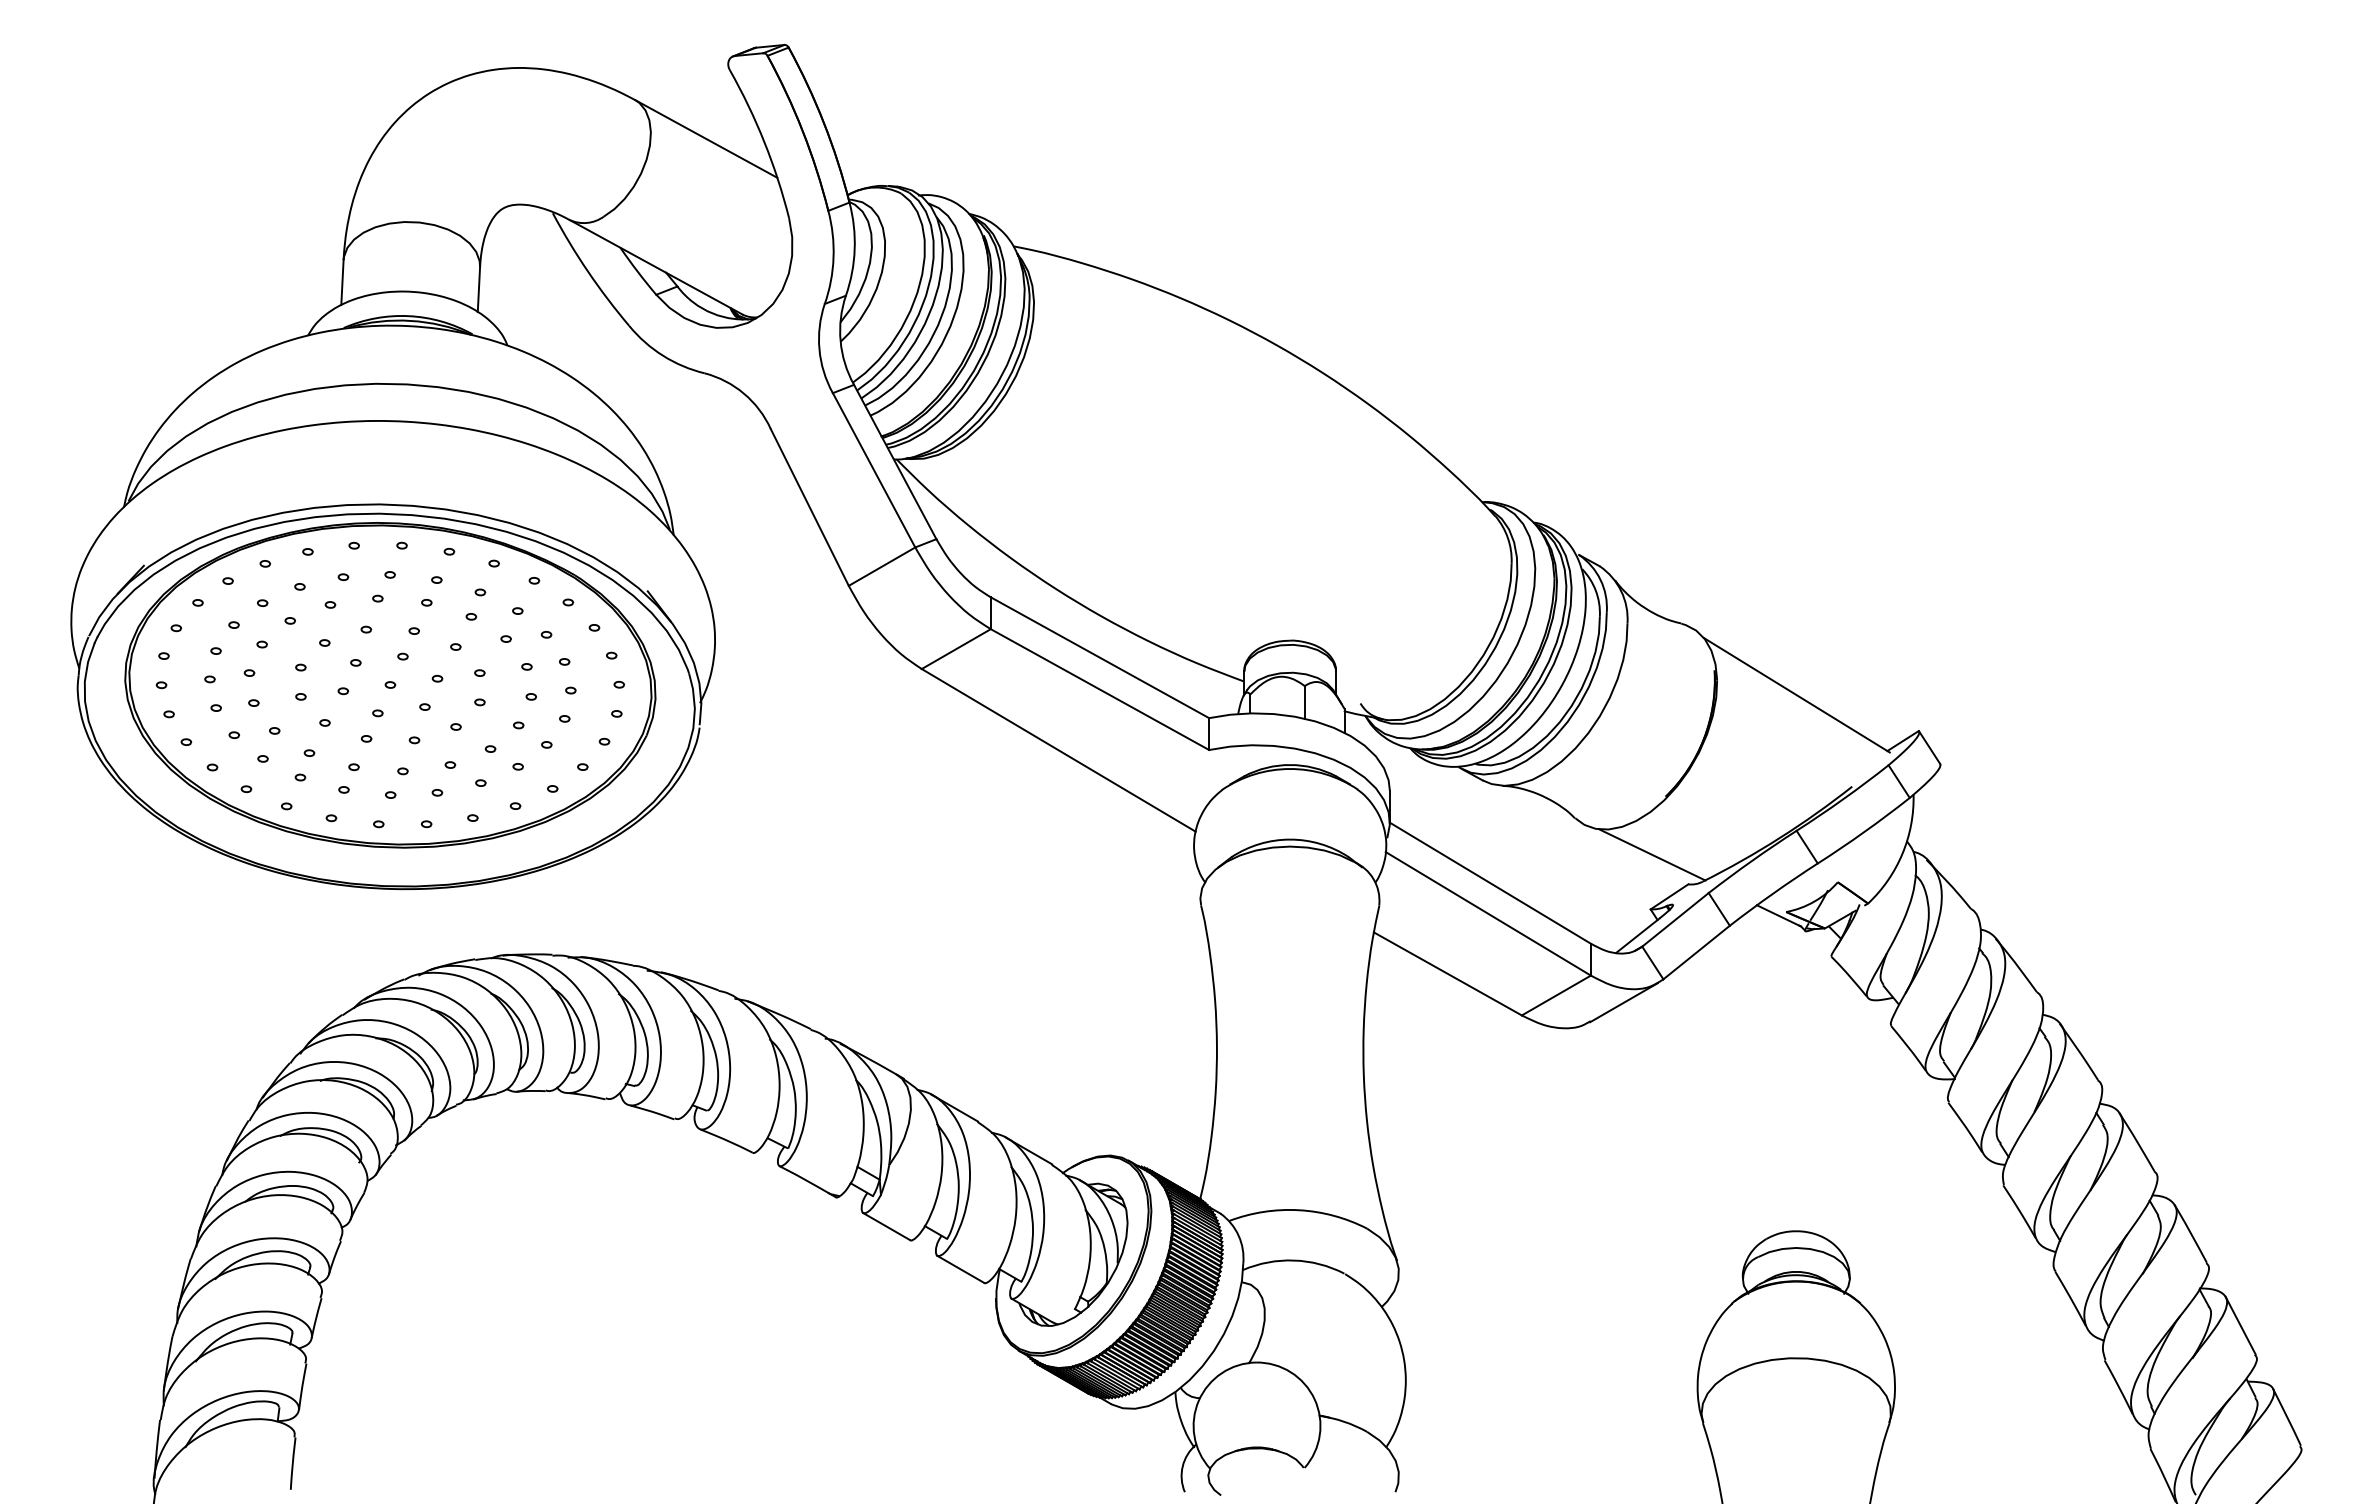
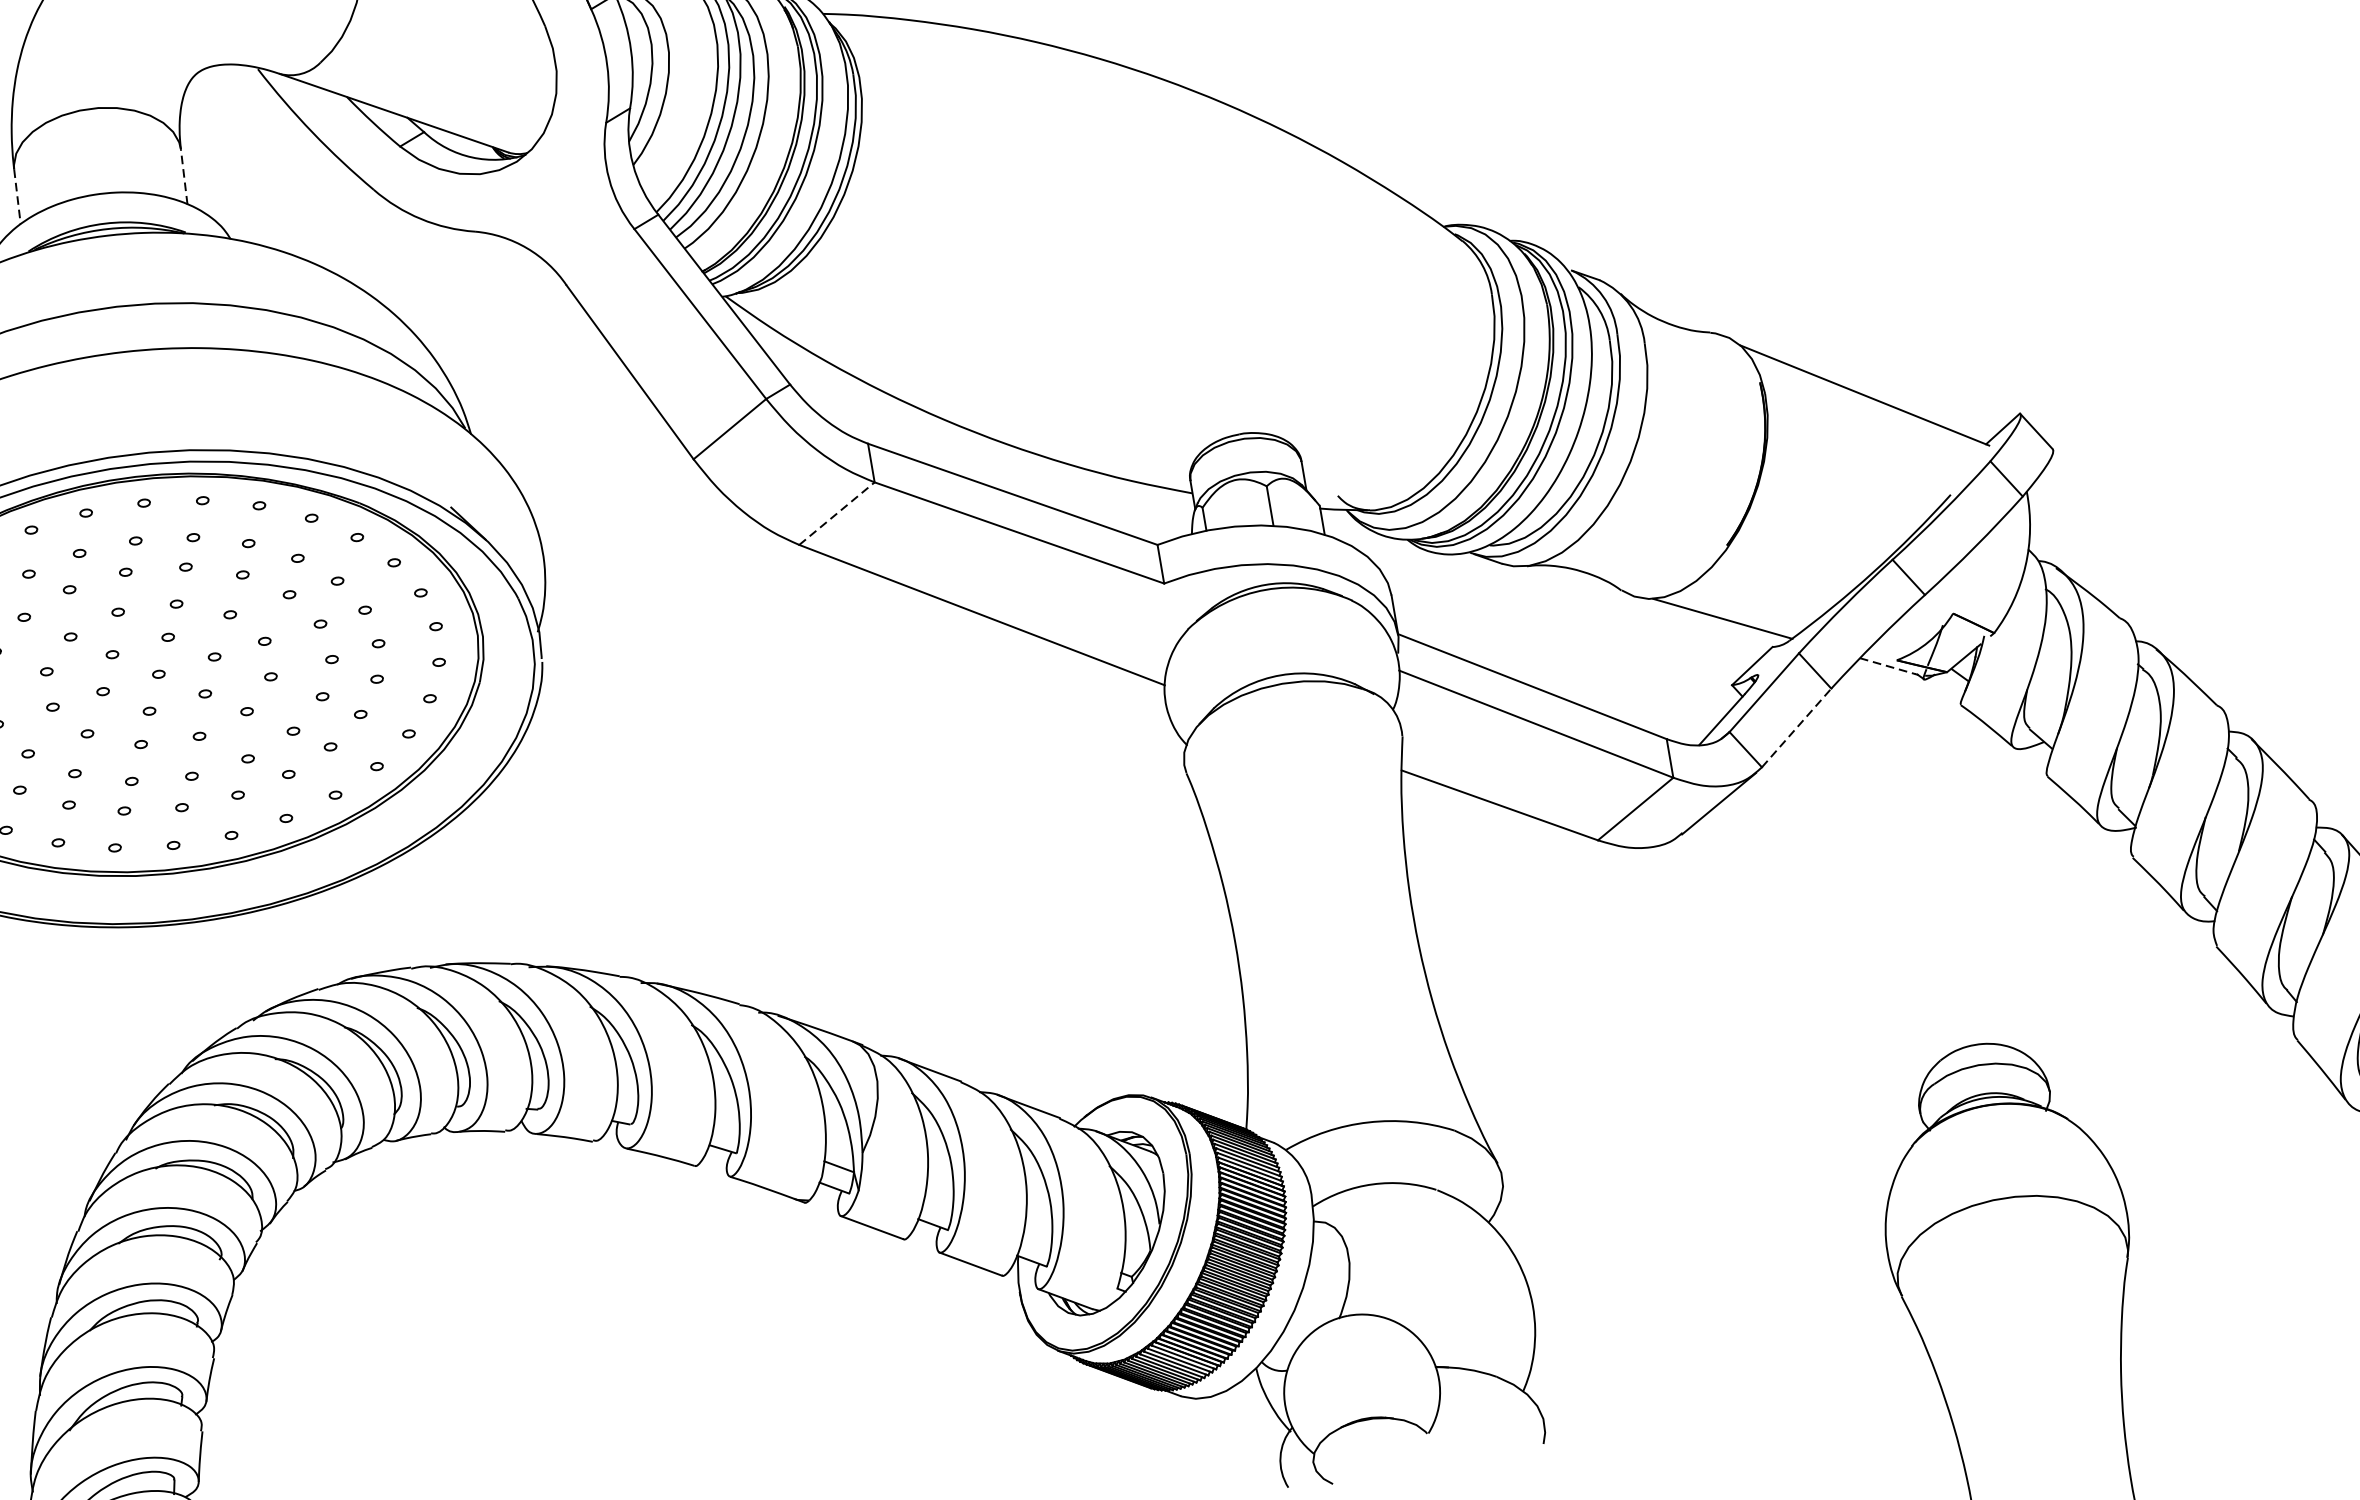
line: (342, 283) -> (17, 197), solid -> dashed
line: (478, 289) -> (183, 176), solid -> dashed
line: (956, 649) -> (837, 514), solid -> dashed
line: (1778, 915) -> (1888, 666), solid -> dashed
line: (1696, 952) -> (1796, 727), solid -> dashed

